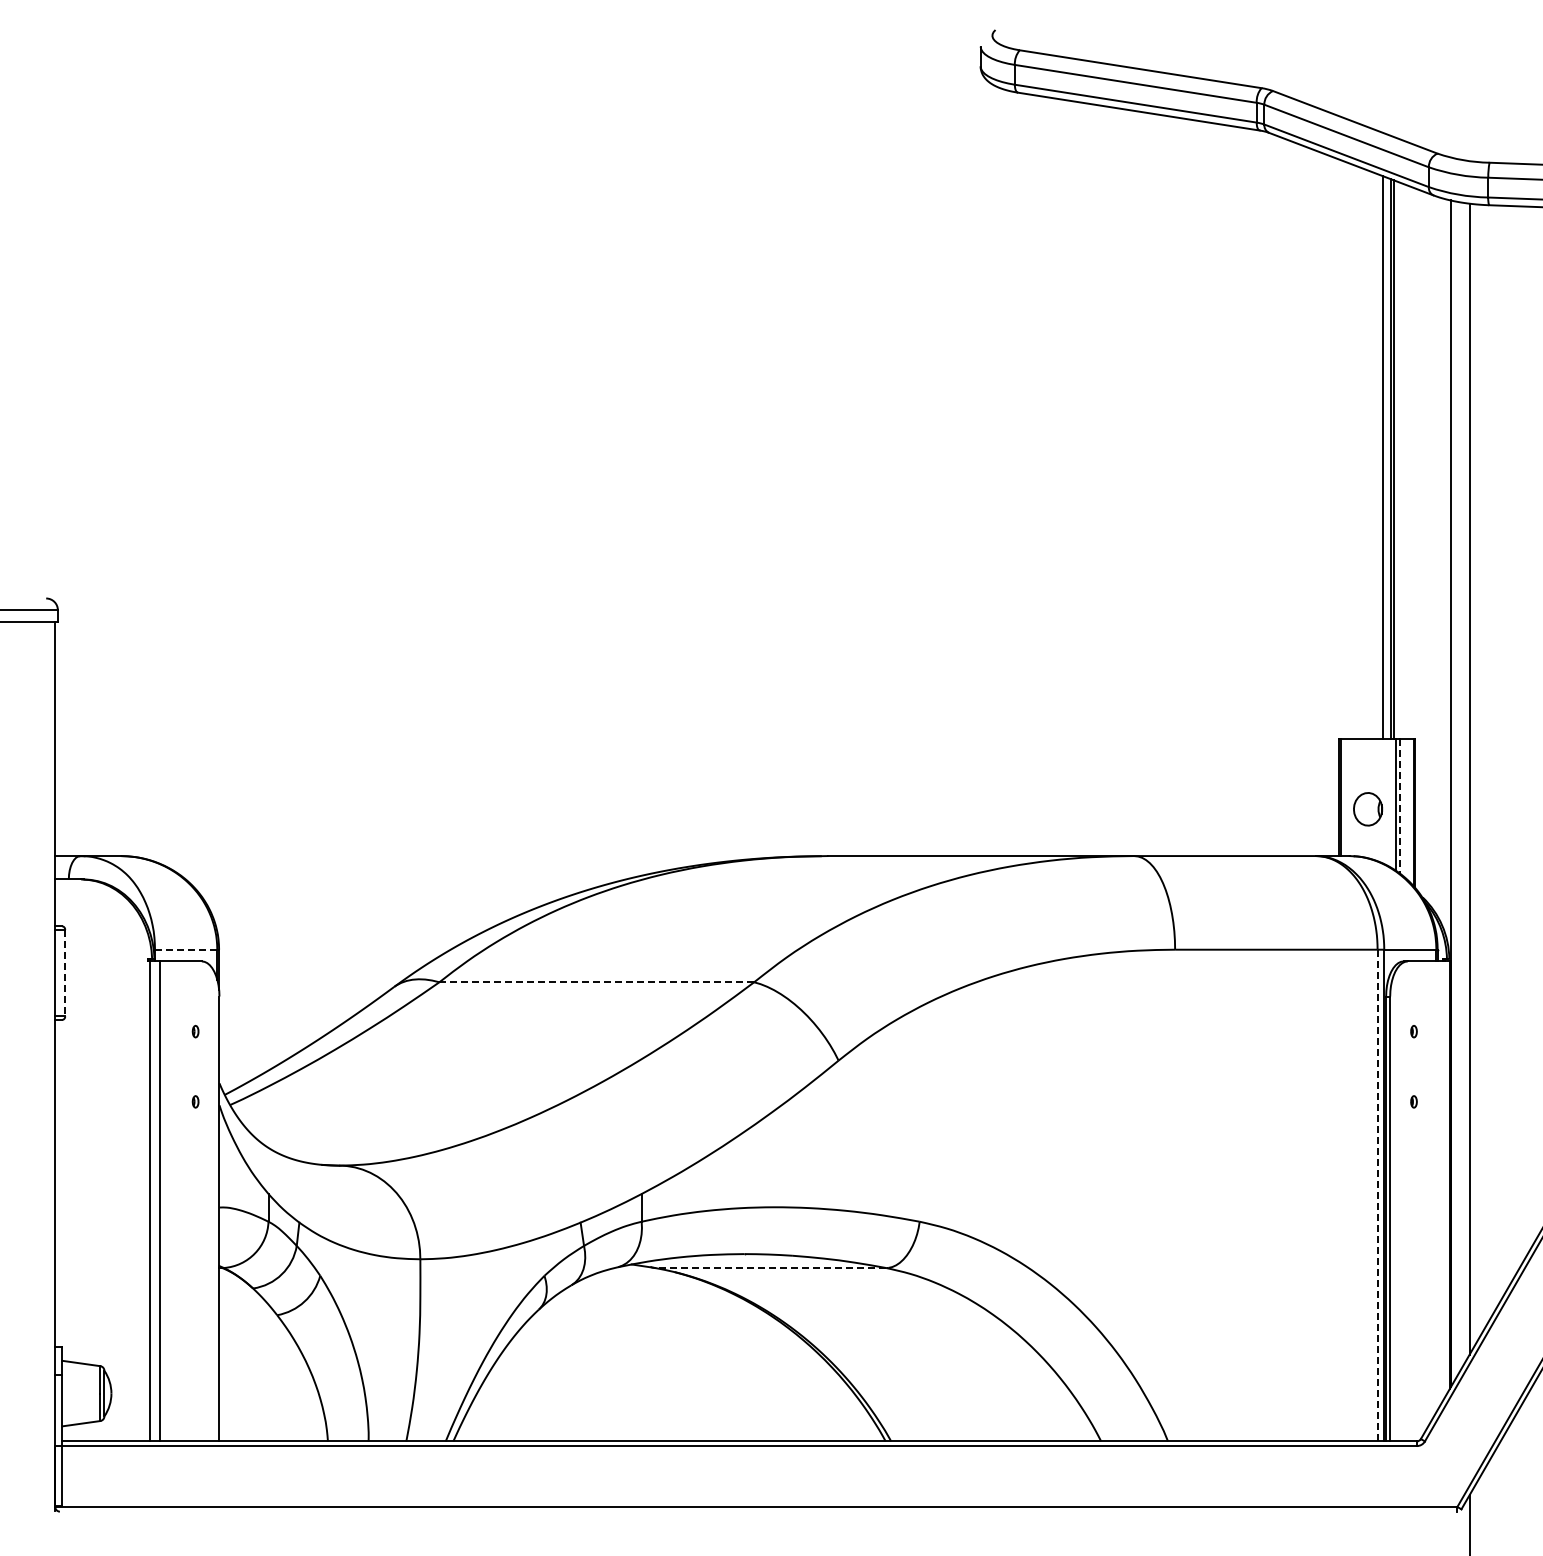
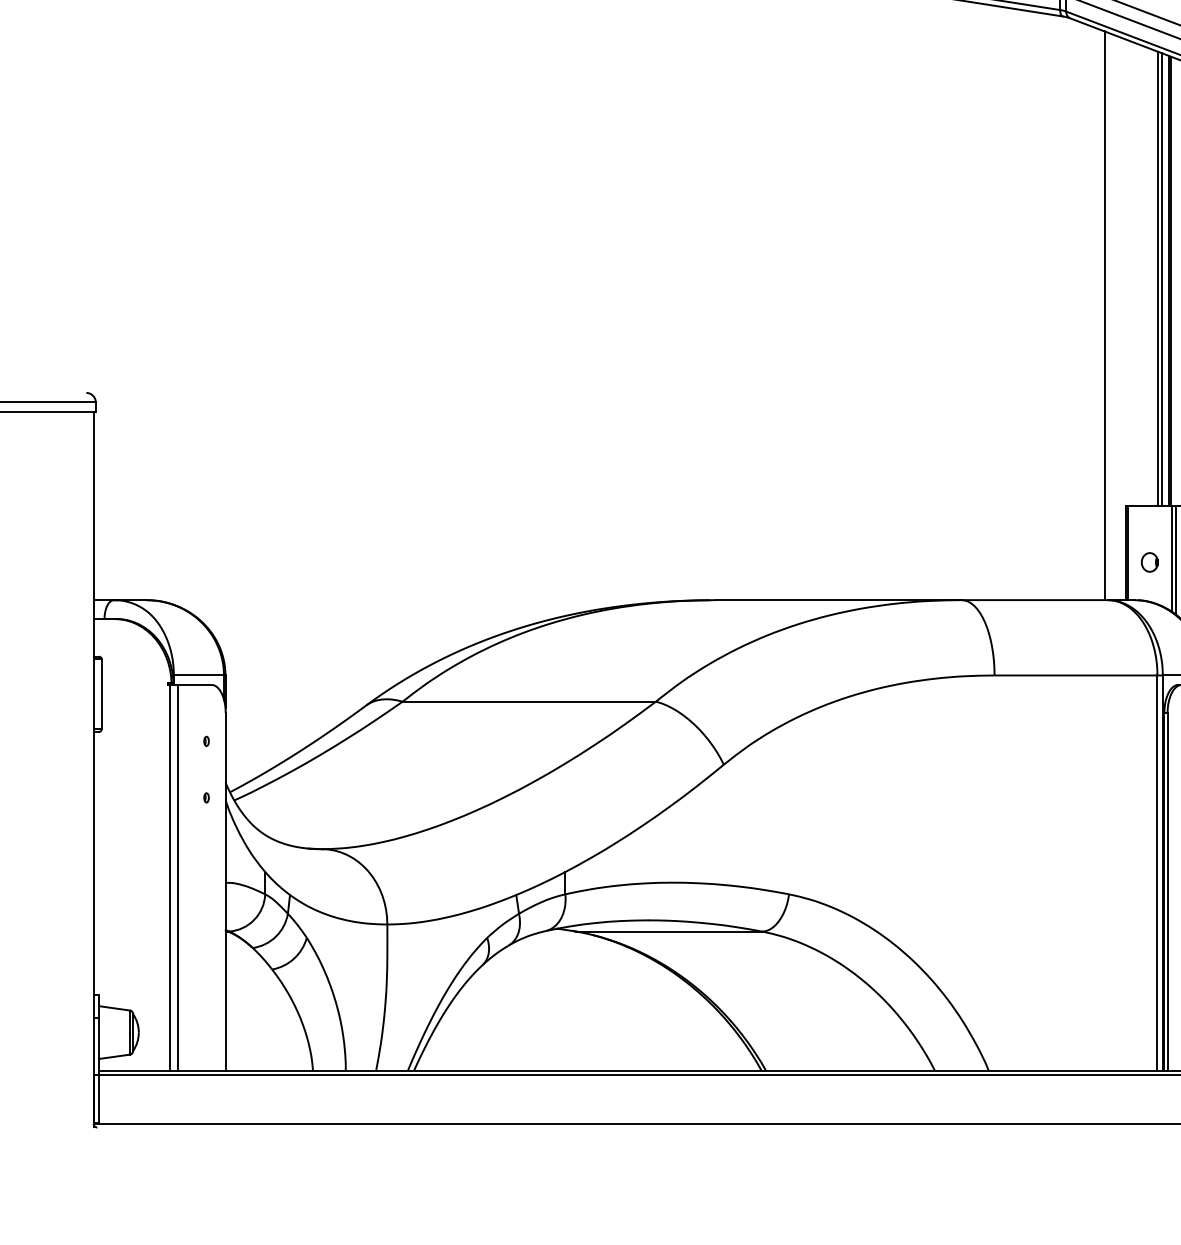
line: (1377, 456) -> (1157, 278), added
line: (1311, 502) -> (1104, 315), added
line: (1400, 806) -> (1175, 560), dashed -> solid
part: (1368, 808) -> (1150, 561), size x0.71
line: (186, 949) -> (199, 675), dashed -> solid
line: (65, 973) -> (101, 694), dashed -> solid
line: (597, 982) -> (529, 701), dashed -> solid
line: (1377, 1195) -> (1157, 873), dashed -> solid
line: (770, 1268) -> (669, 931), dashed -> solid

